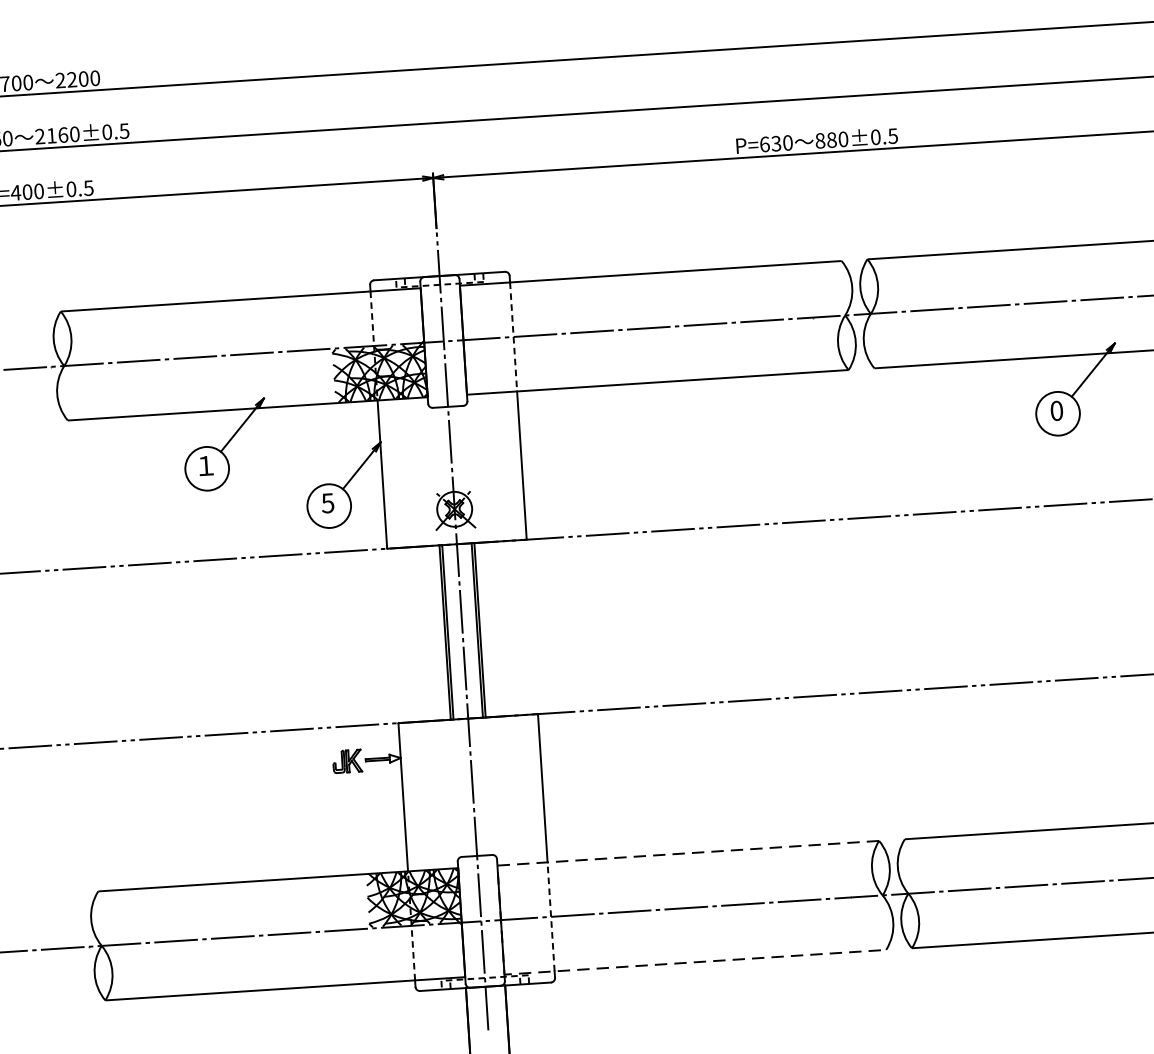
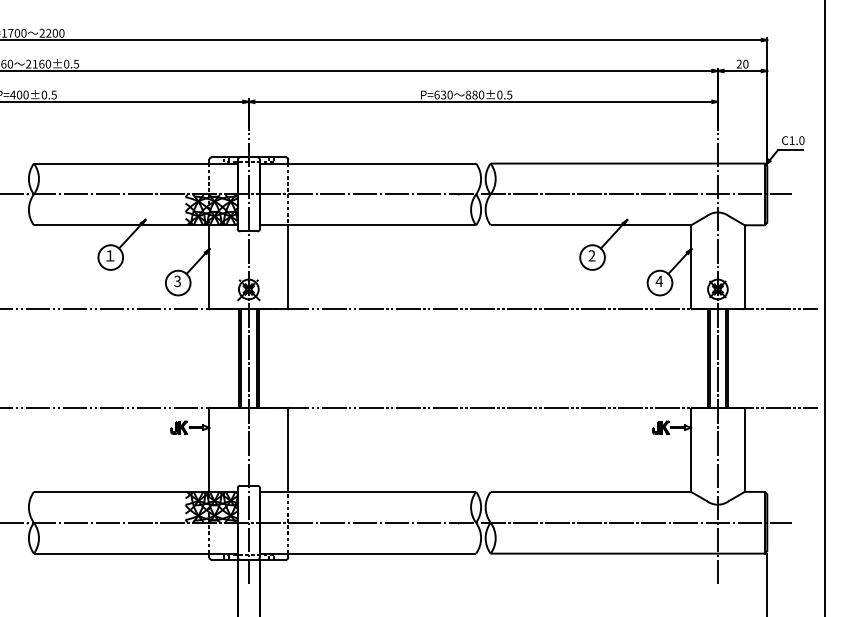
text: (1055, 410) -> (591, 255), 0 -> 2
text: (327, 501) -> (177, 280), 5 -> 3
line: (500, 919) -> (259, 522), dashed -> solid

